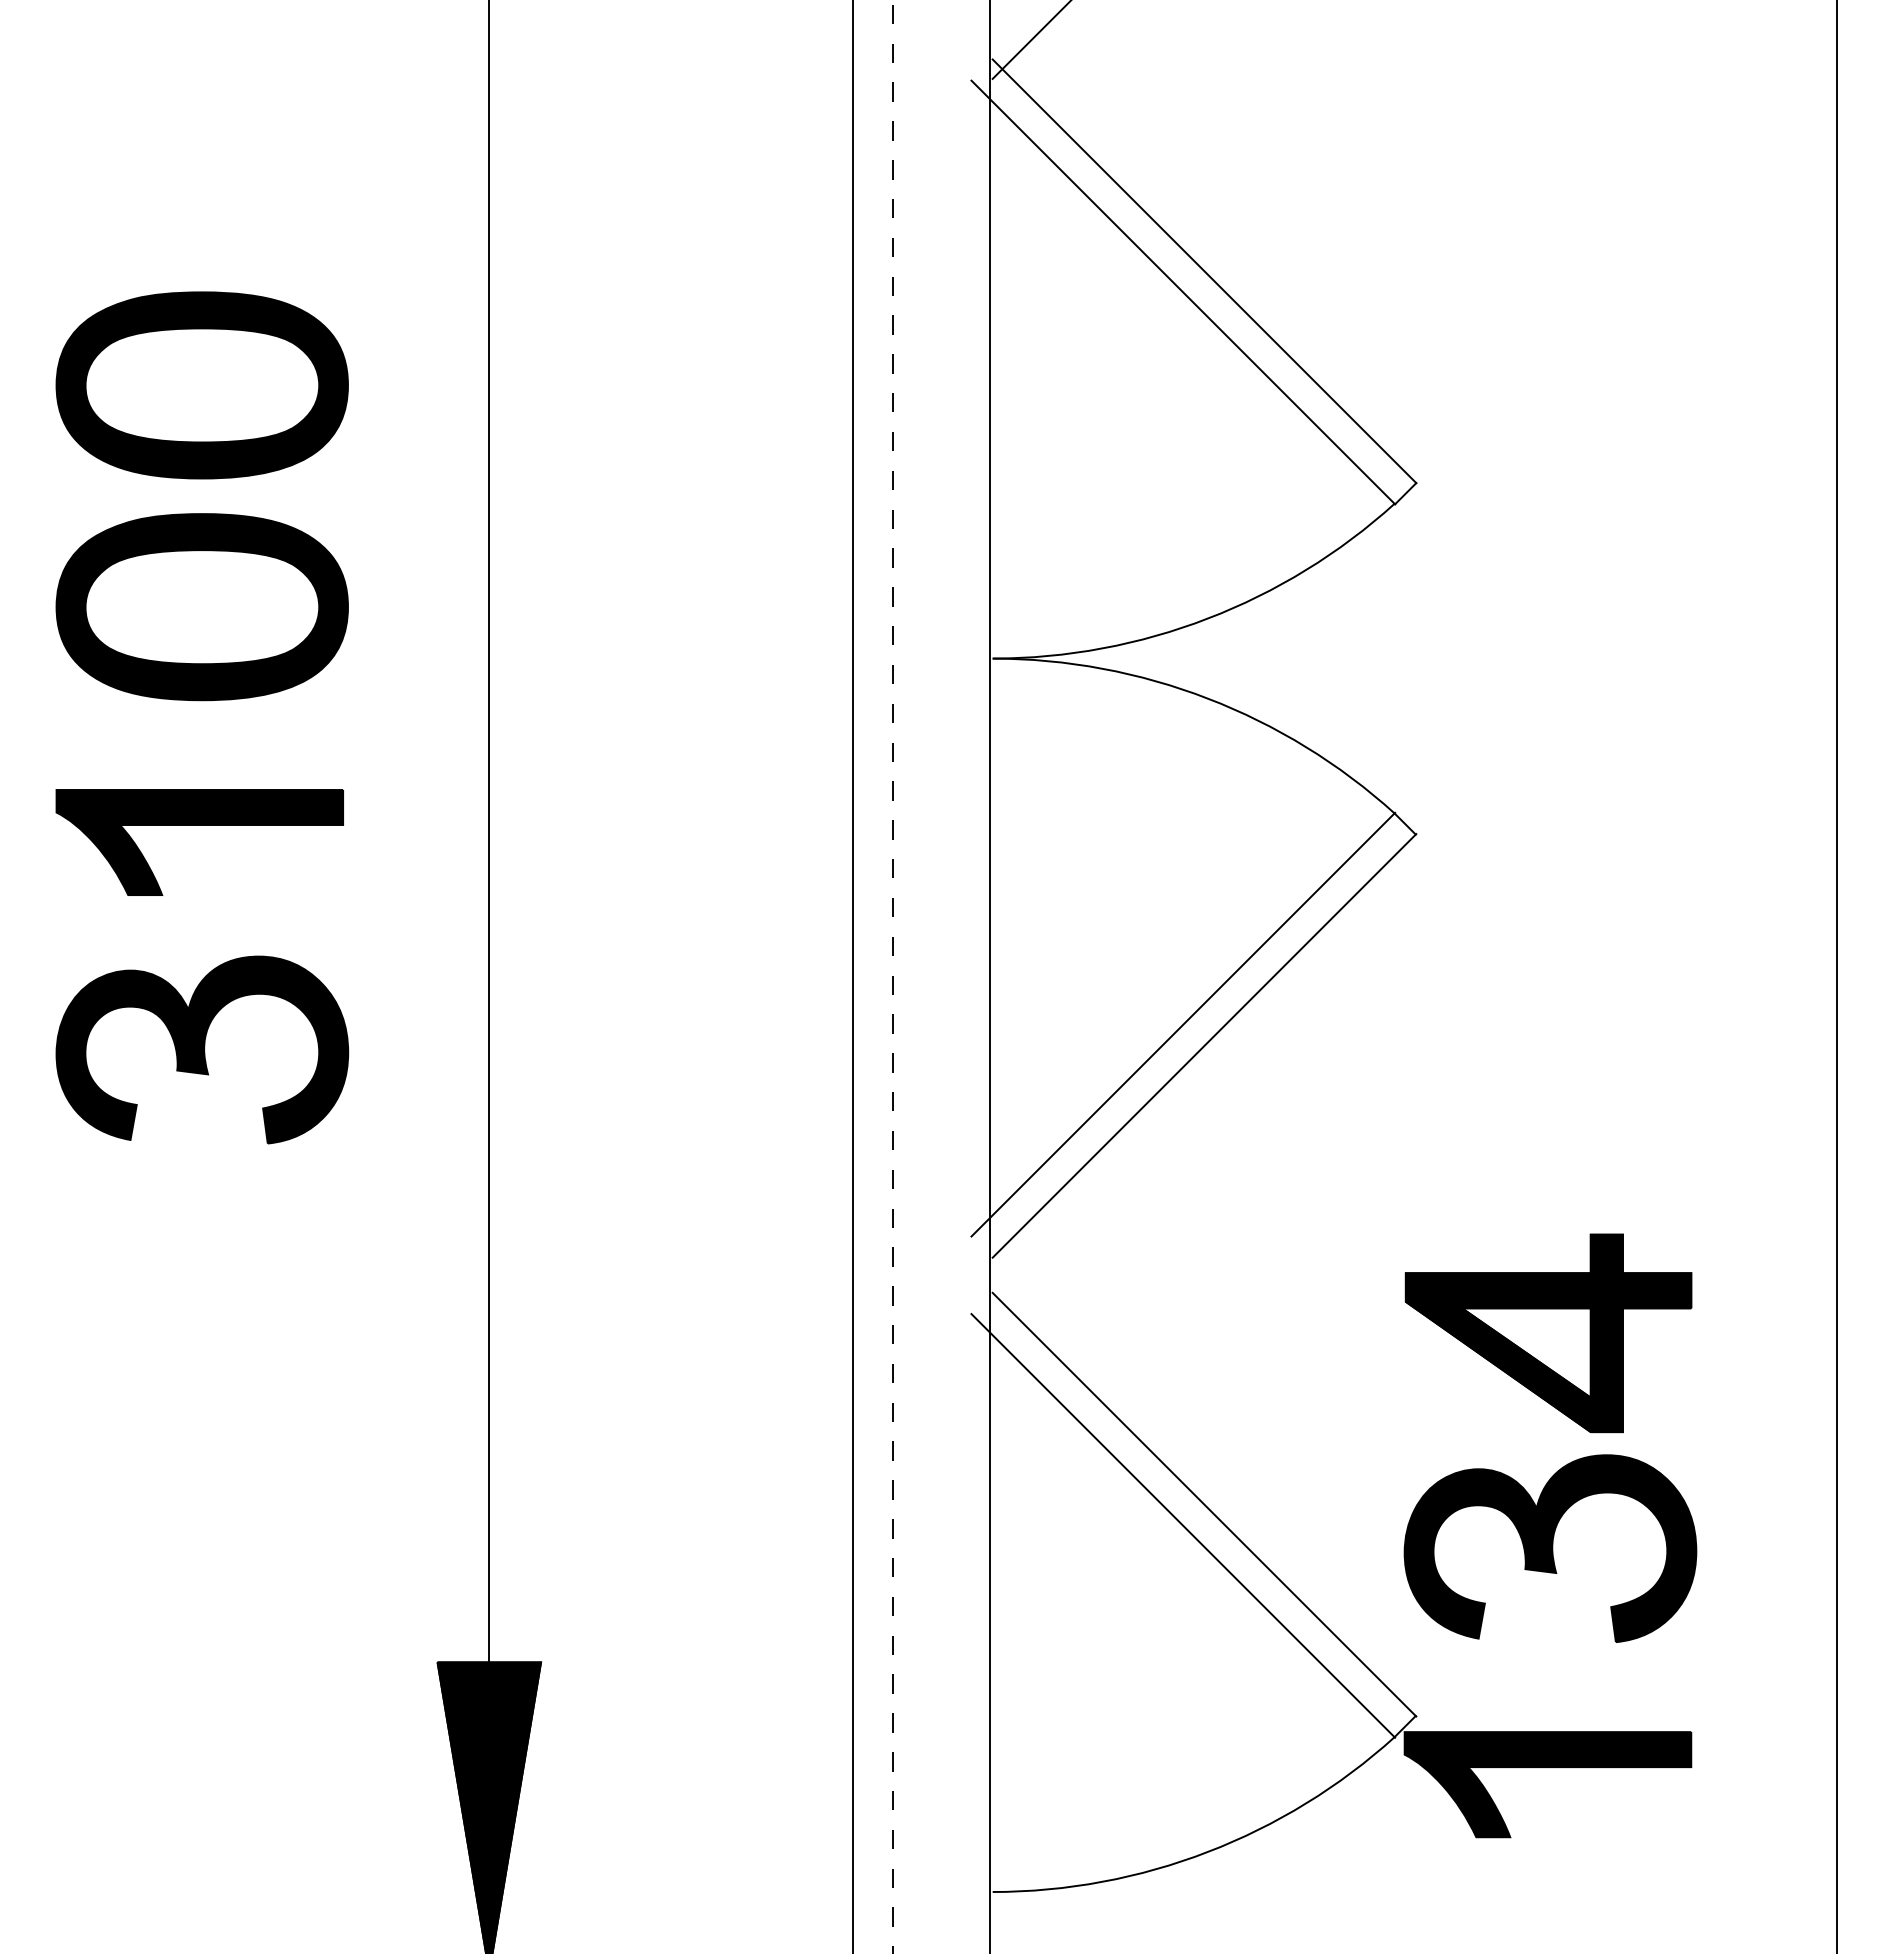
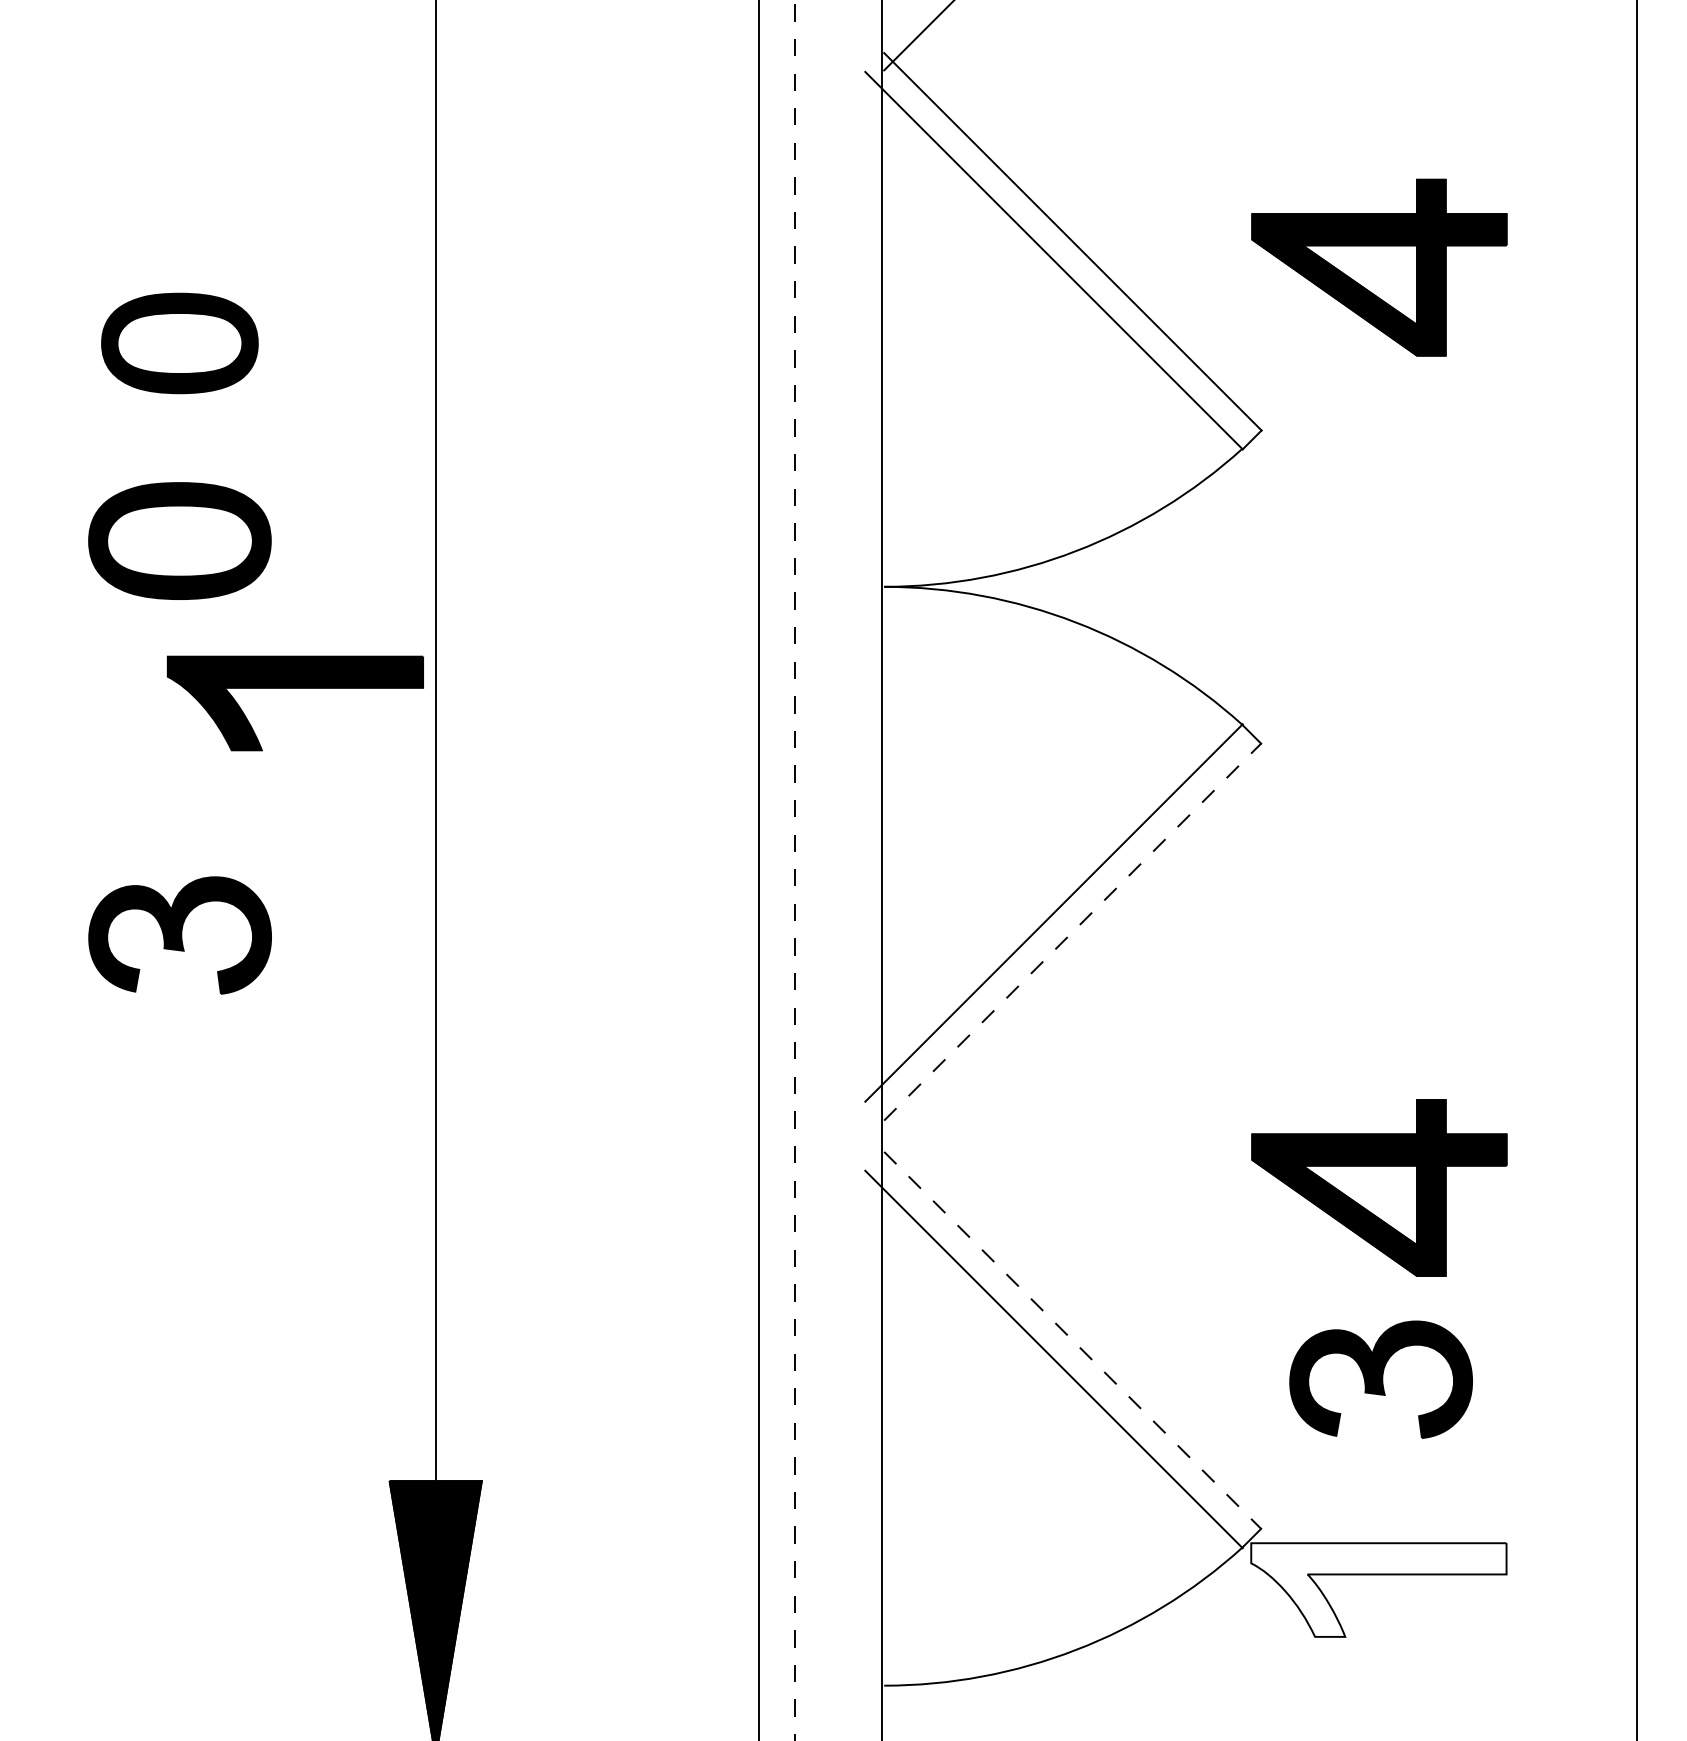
part: (1548, 300) -> (1379, 267), added
part: (201, 385) -> (179, 343), size x0.6
part: (201, 607) -> (179, 541), size x0.7
part: (199, 825) -> (295, 688), moved
line: (1204, 1045) -> (1072, 931), solid -> dashed
part: (202, 1049) -> (180, 935), size x0.7
line: (1204, 1504) -> (1072, 1340), solid -> dashed
part: (1550, 1548) -> (1381, 1379), size x0.7
fill: (1547, 1784) -> (1378, 1589), removed

